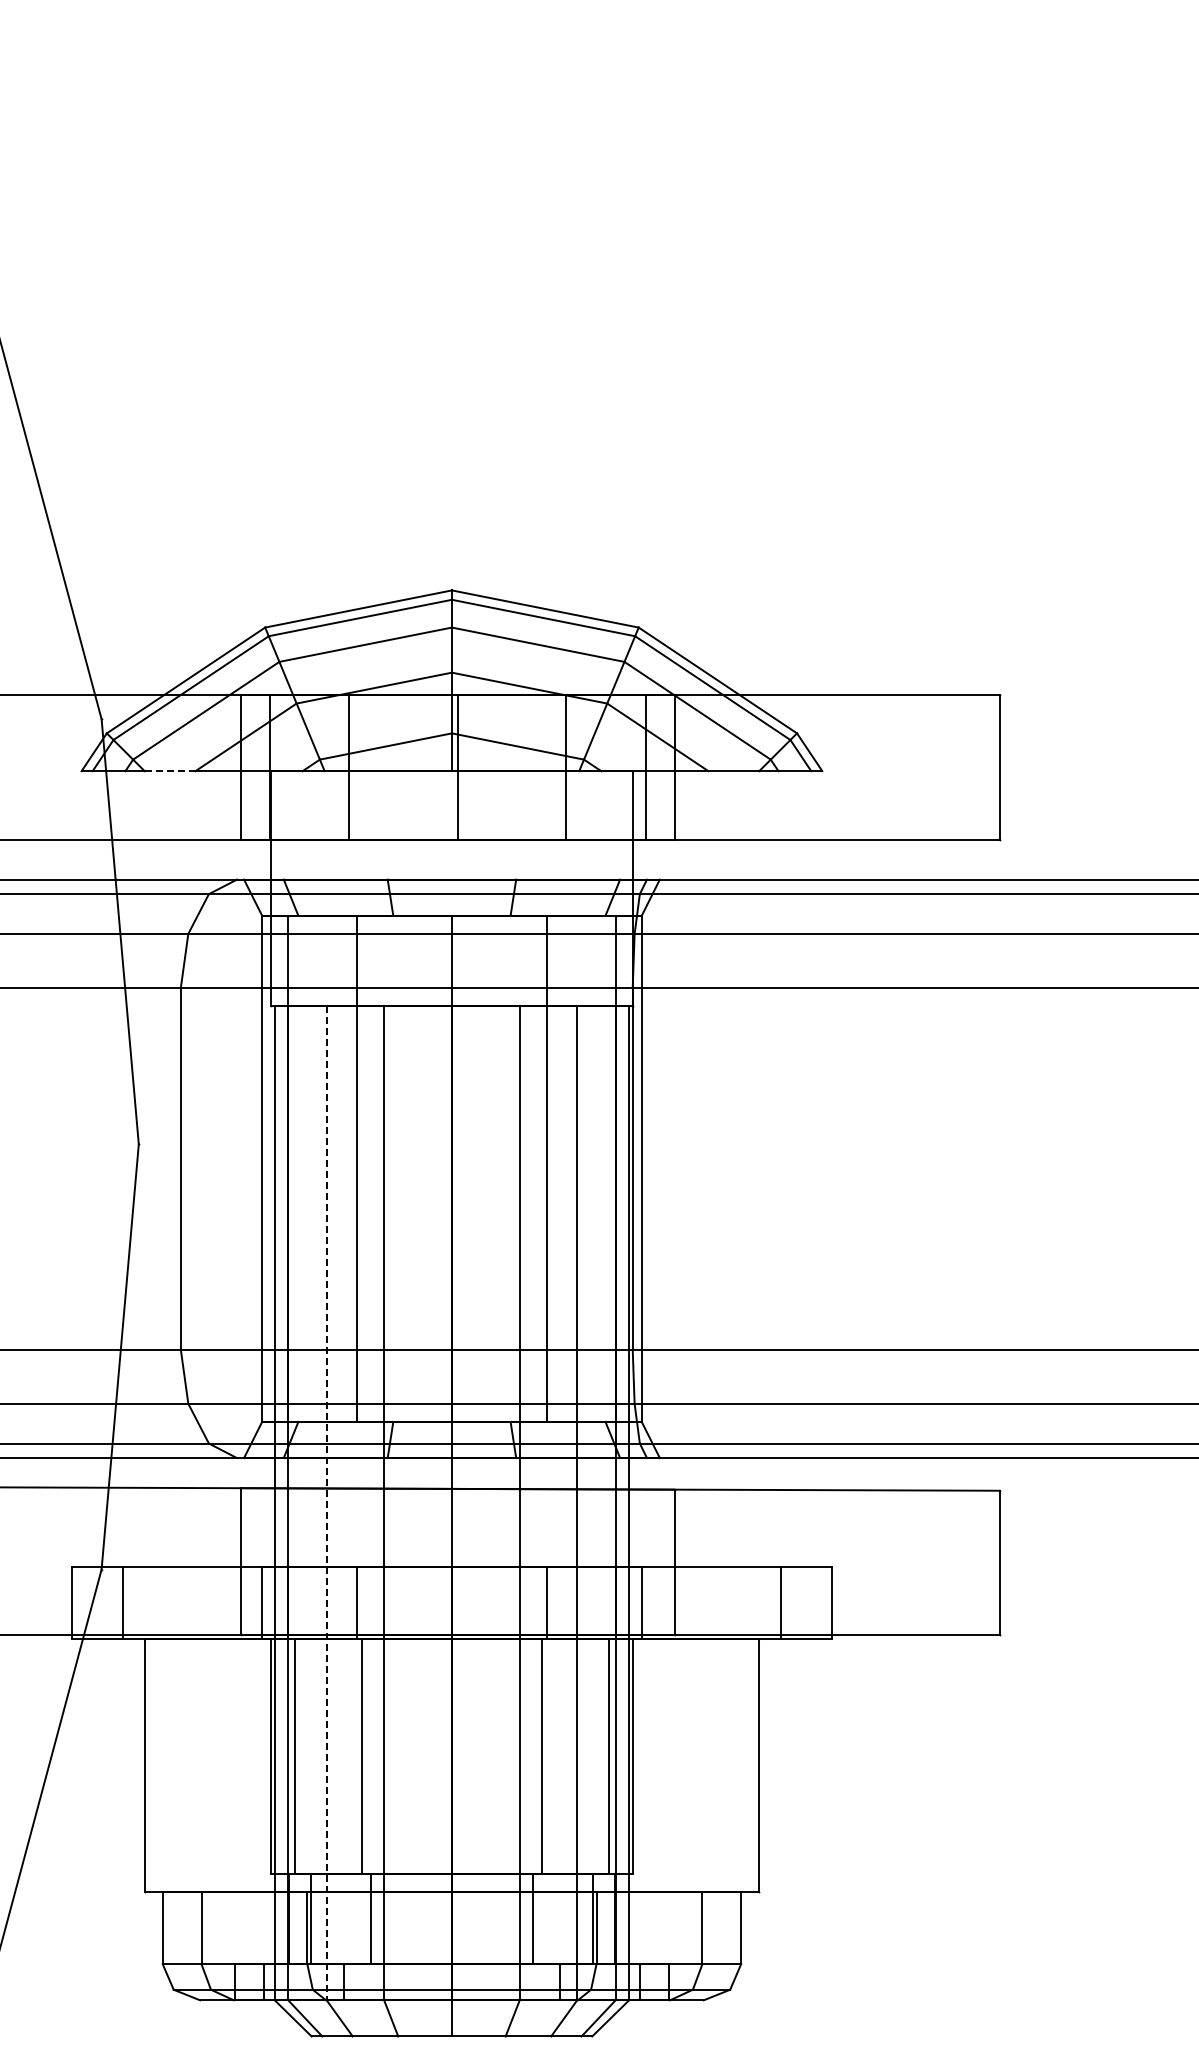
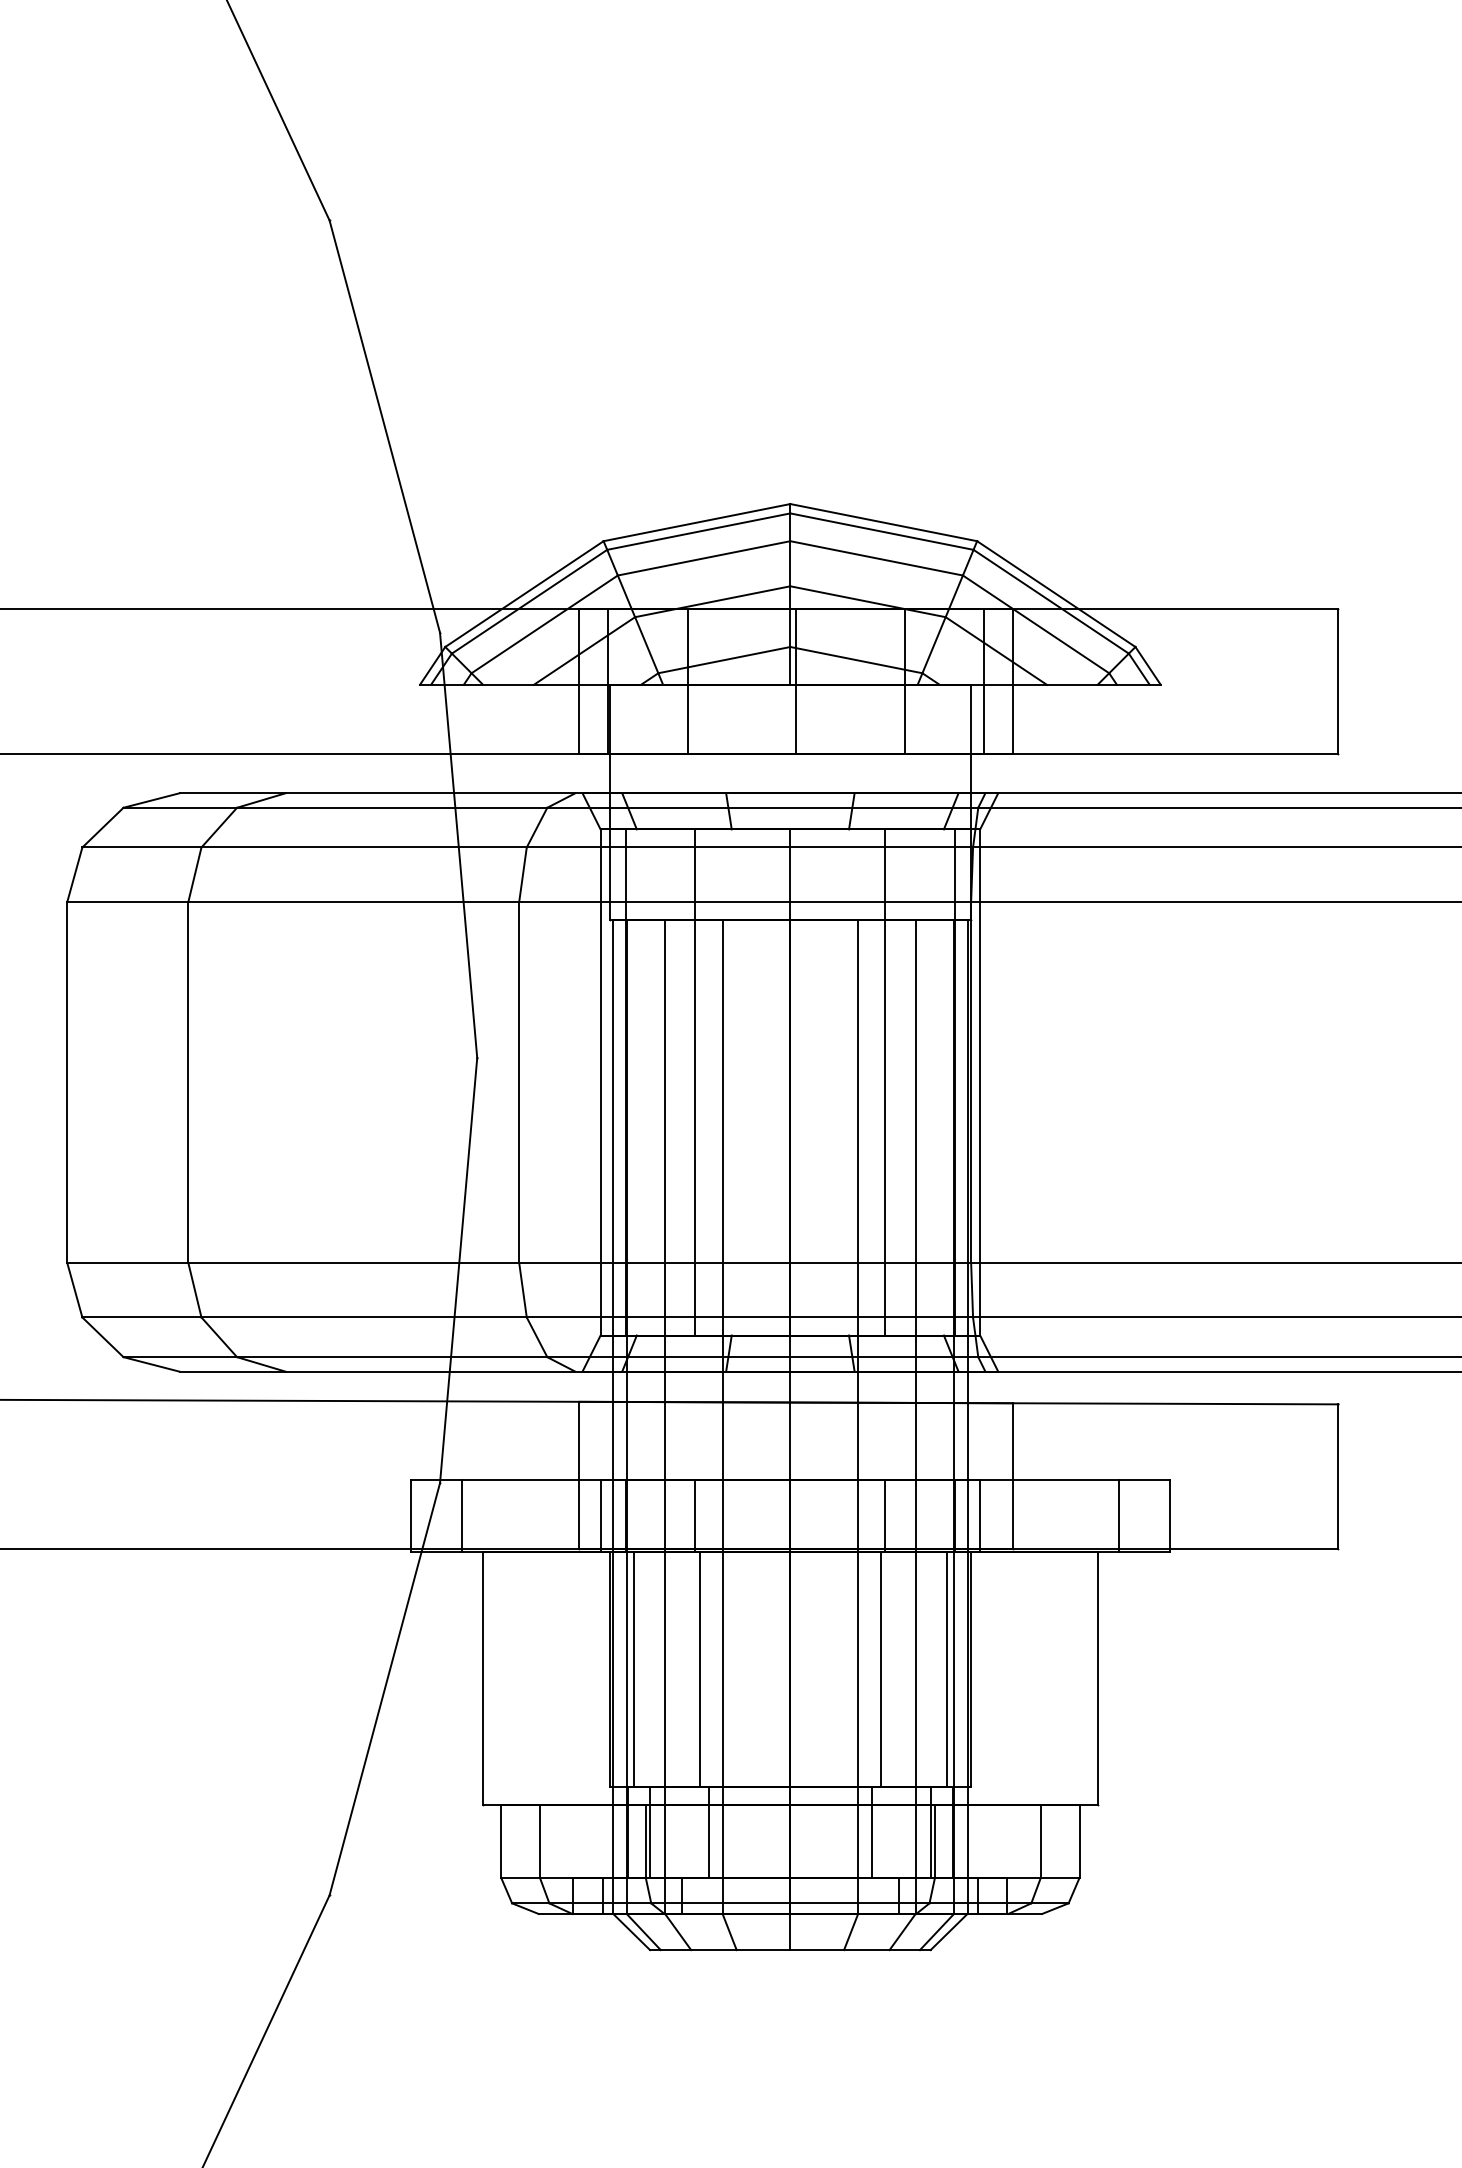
line: (171, 770) -> (509, 684), dashed -> solid
line: (327, 1503) -> (665, 1417), dashed -> solid

